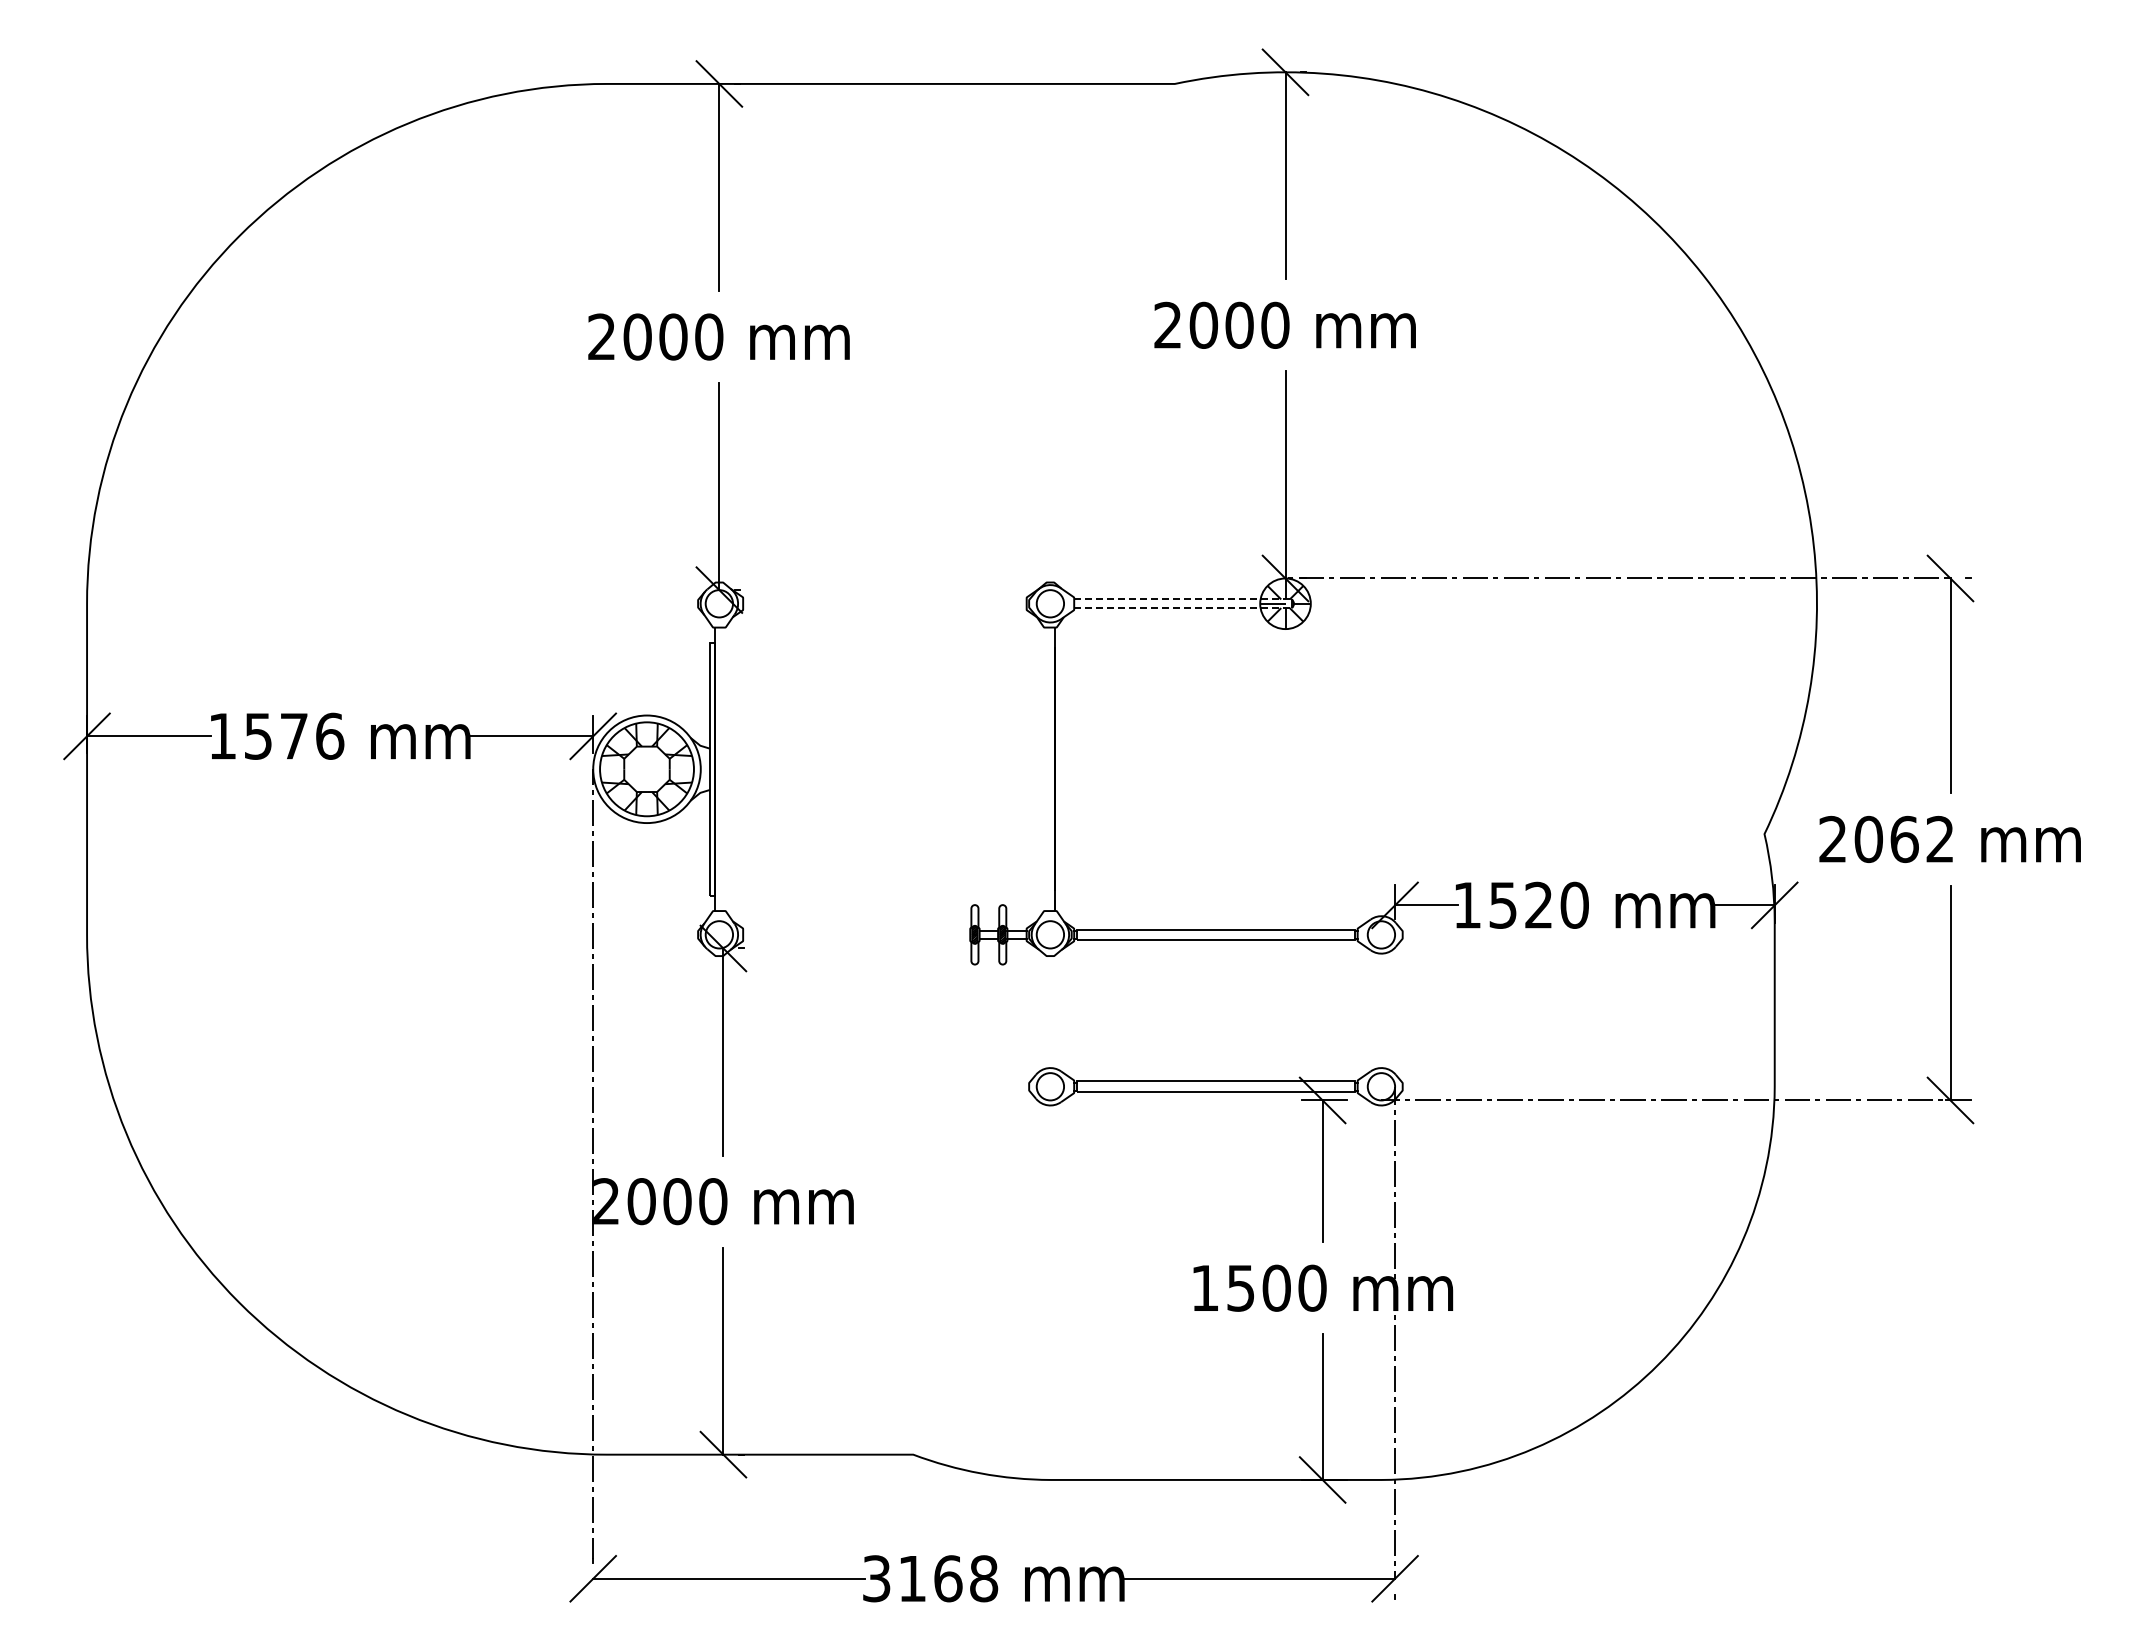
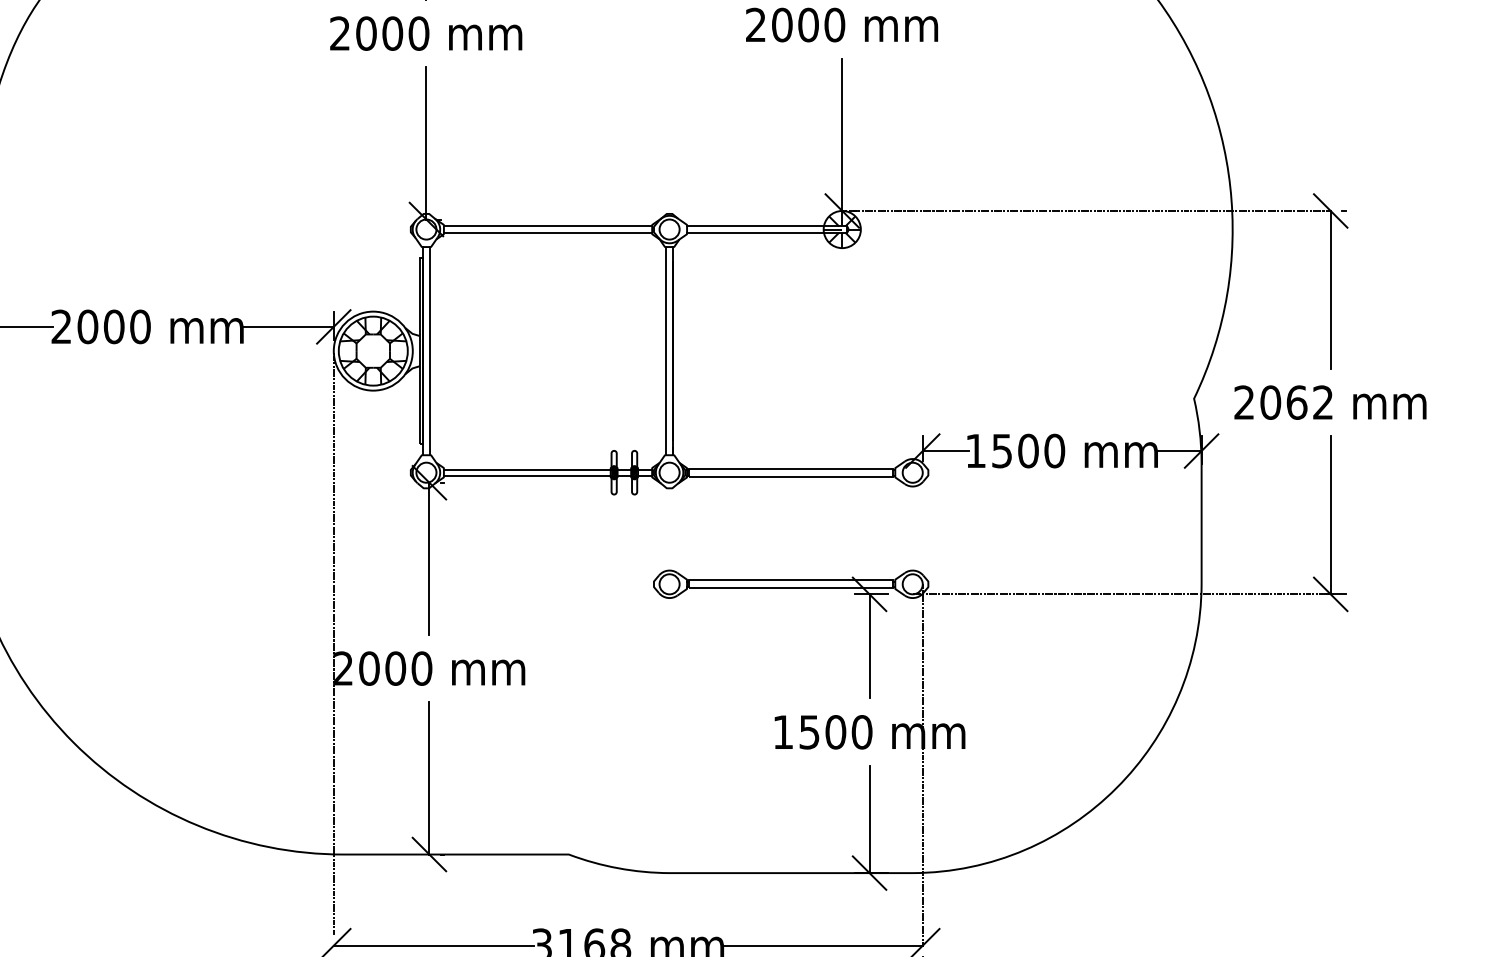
line: (884, 599) -> (547, 226), added
line: (1183, 599) -> (767, 226), dashed -> solid
line: (884, 608) -> (547, 233), added
line: (1183, 608) -> (767, 233), dashed -> solid
text: (276, 735) -> (101, 326), 1576 -> 2000
line: (723, 769) -> (429, 351), added
line: (1046, 769) -> (666, 351), added
text: (1539, 904) -> (1028, 450), 1520 -> 1500
line: (856, 930) -> (527, 469), added
line: (856, 939) -> (527, 476), added

